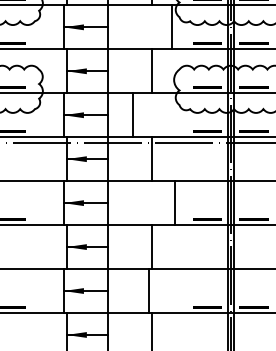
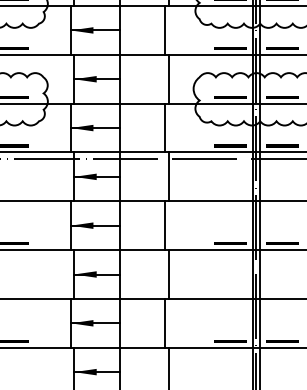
line: (172, 27) -> (165, 30), moved
line: (133, 114) -> (165, 127), moved
line: (174, 202) -> (165, 225), moved

